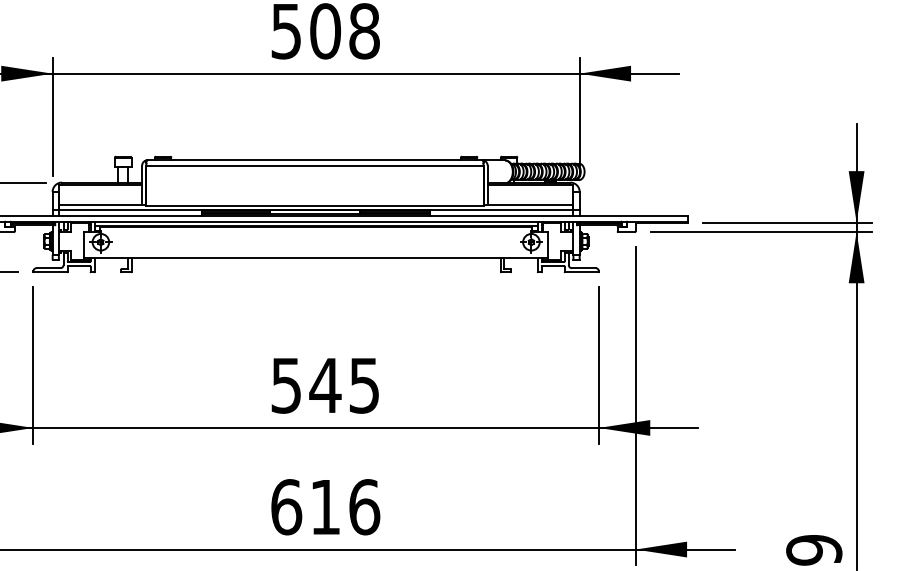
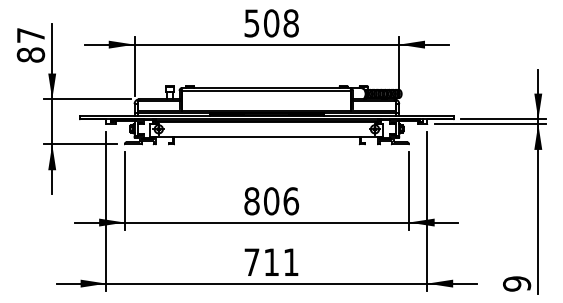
text: (325, 385) -> (271, 201), 545 -> 806
text: (325, 507) -> (271, 262), 616 -> 711

